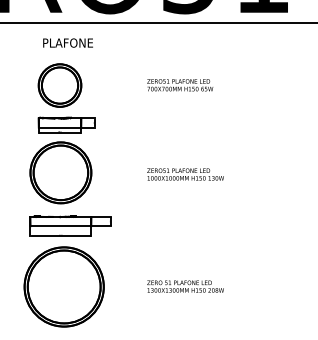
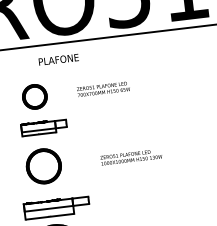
text: (67, 42) -> (58, 59), moved
part: (59, 85) -> (34, 96), size x0.7
text: (180, 85) -> (103, 89), moved
part: (60, 172) -> (43, 166), size x0.7
text: (185, 174) -> (131, 157), moved

